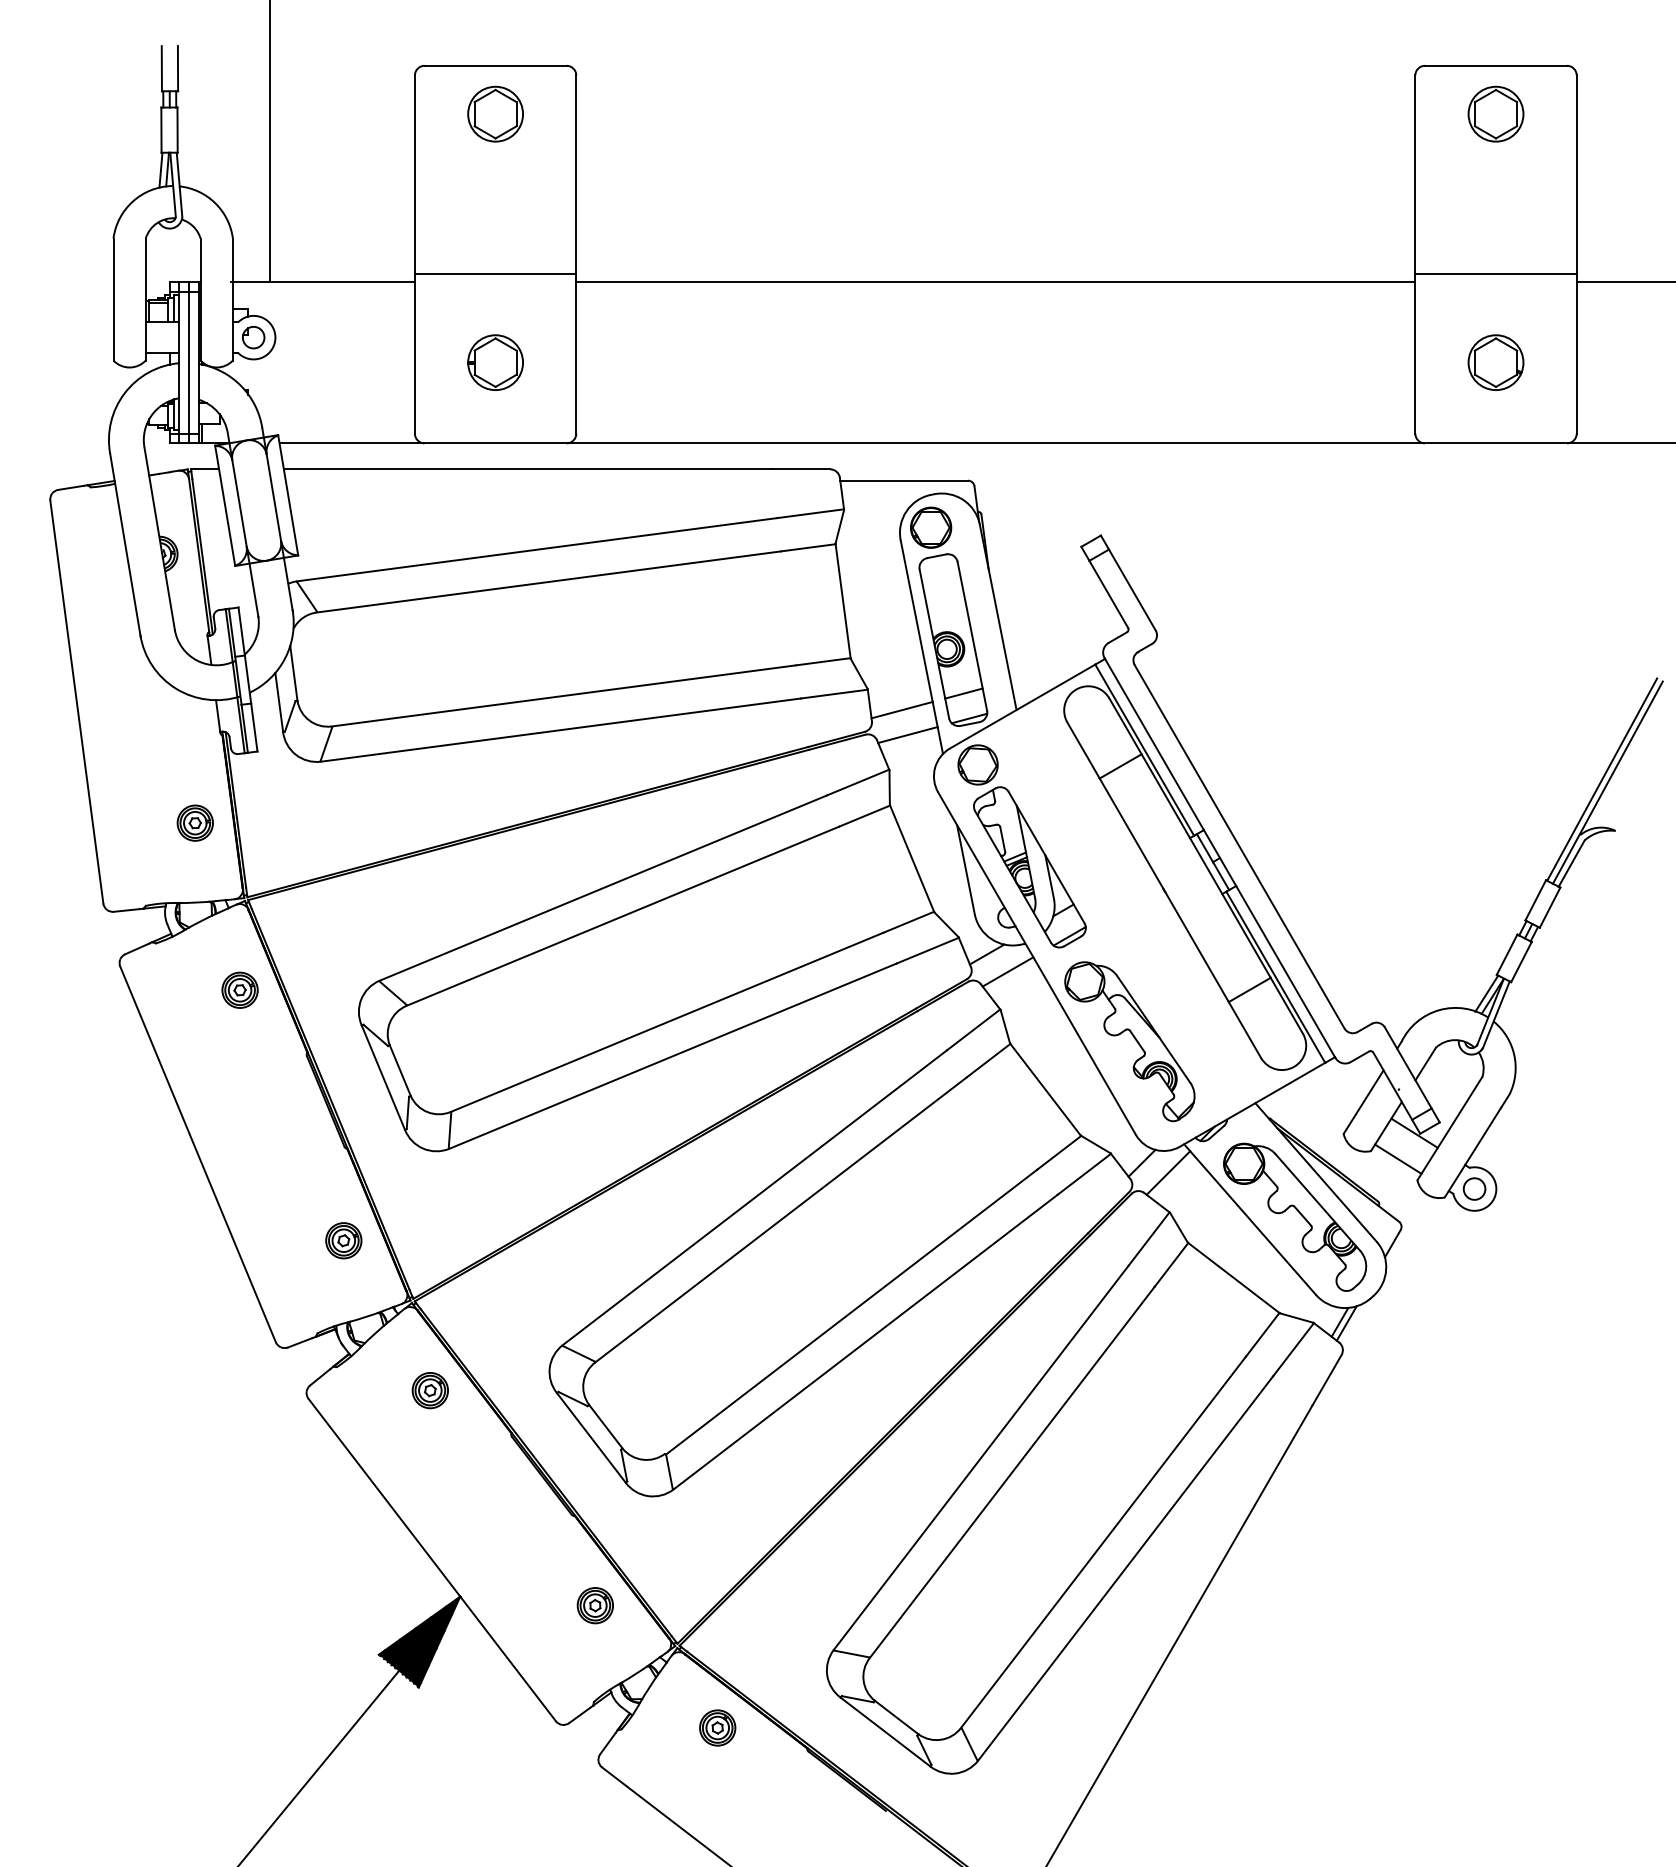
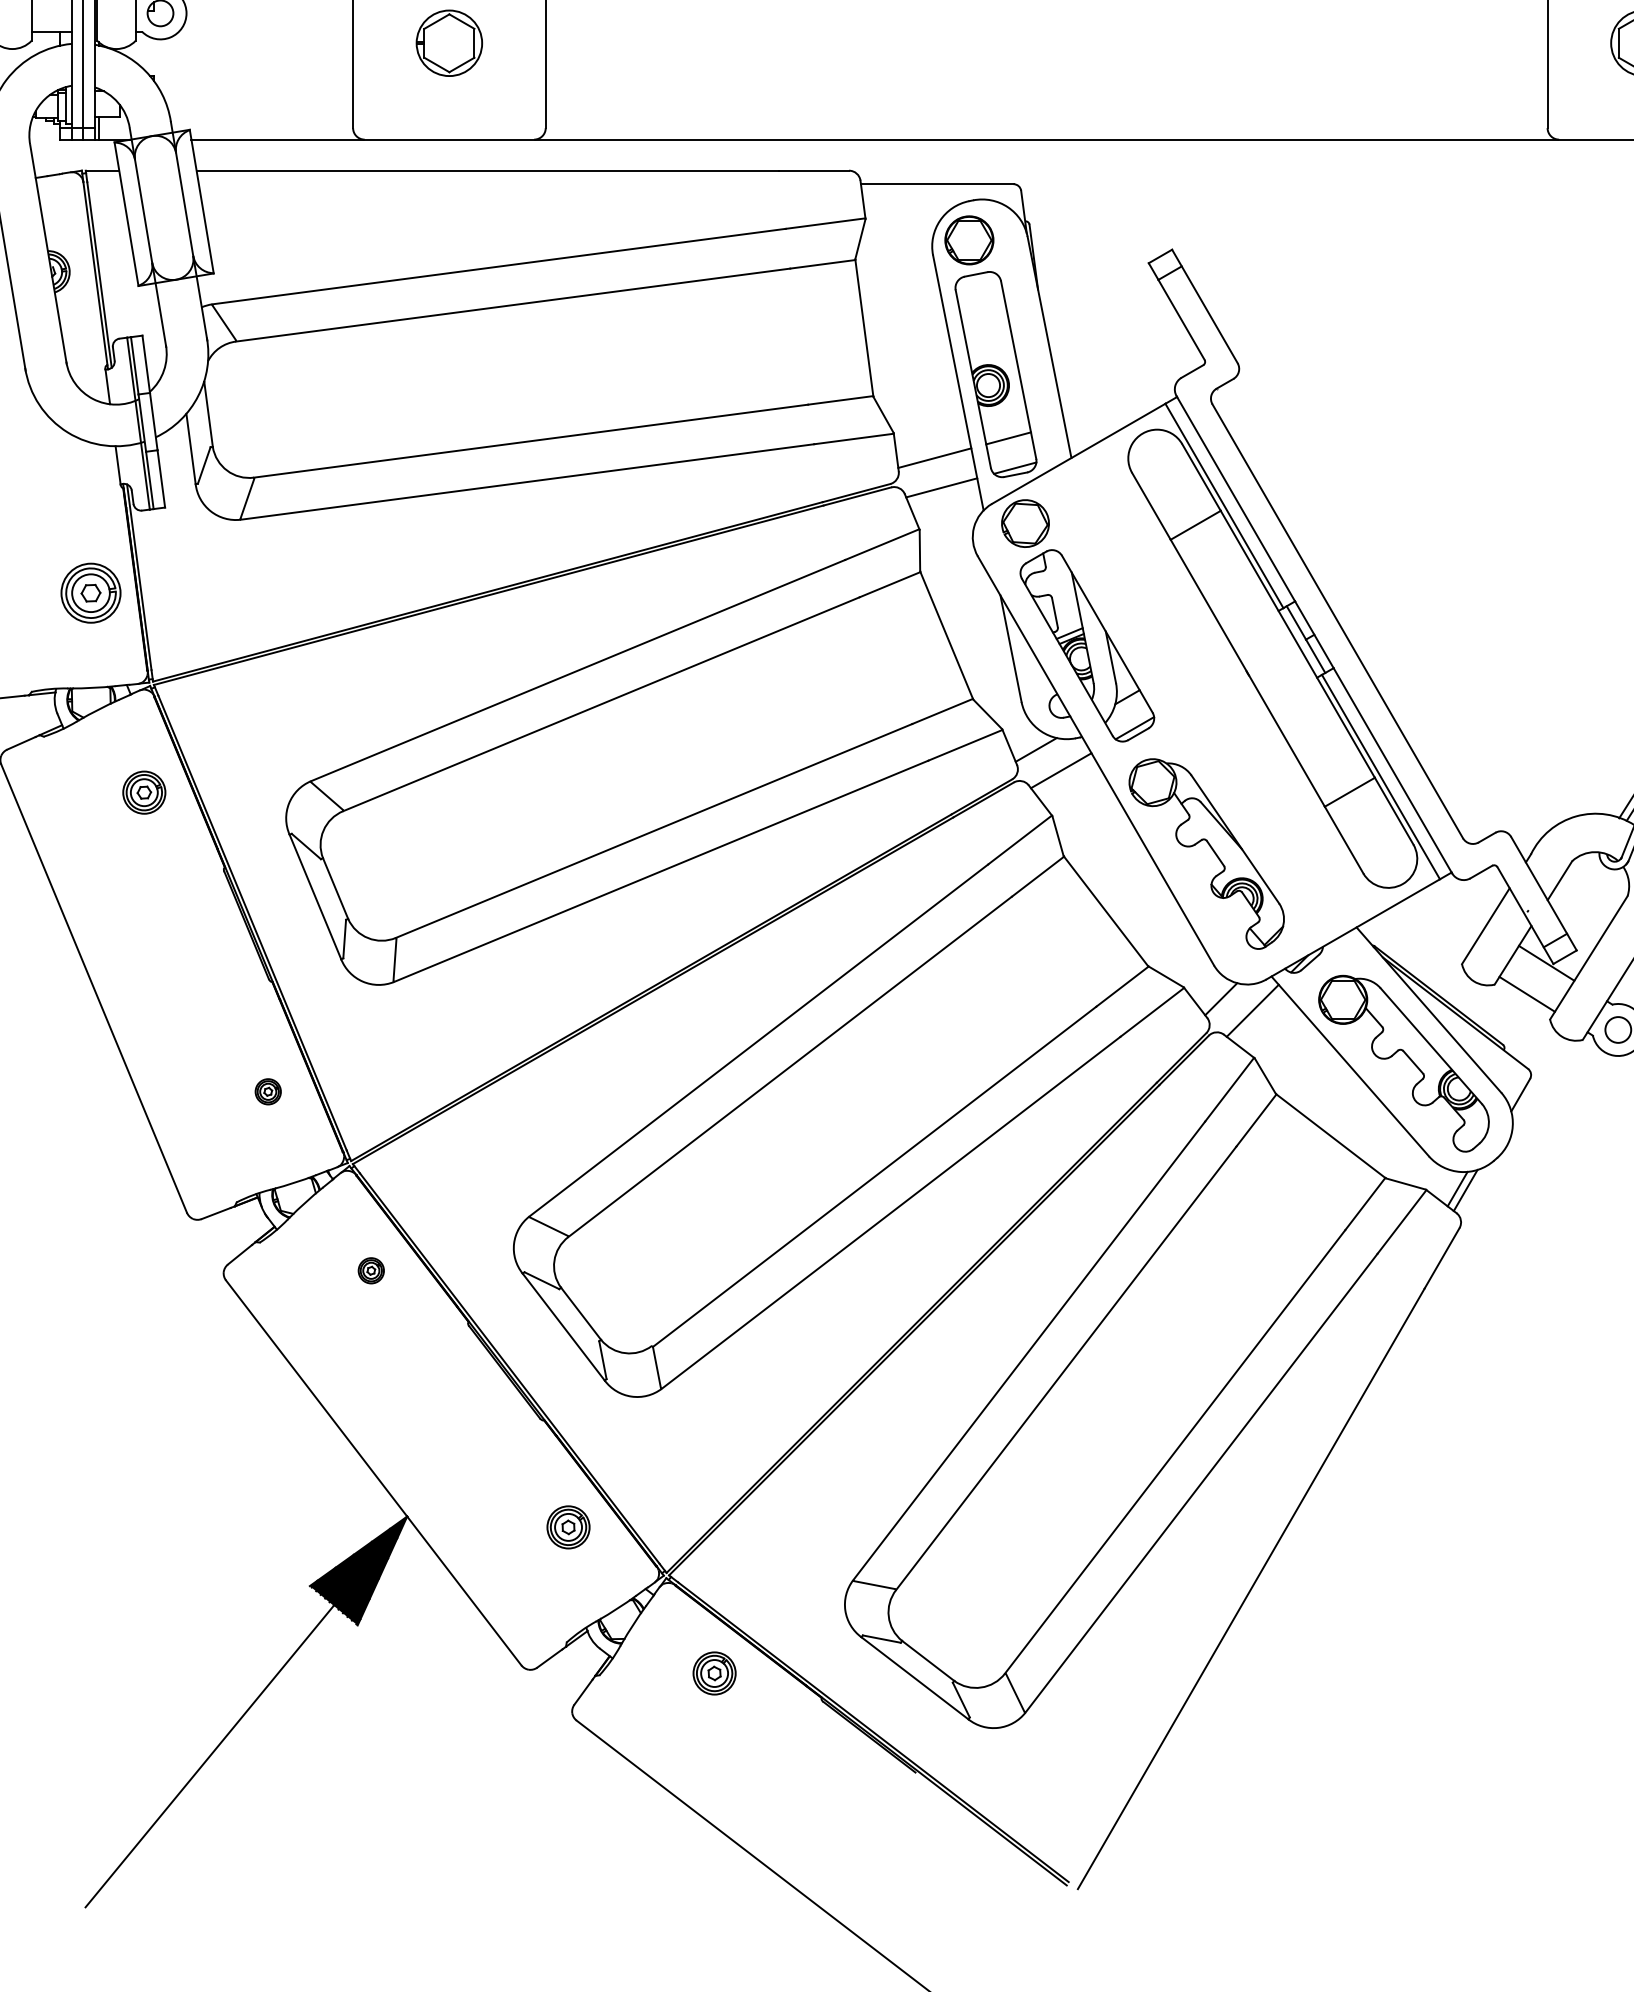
part: (194, 822) -> (89, 592), size x1.4
part: (343, 1240) -> (267, 1091), size x0.6
part: (429, 1390) -> (370, 1270), size x0.6

